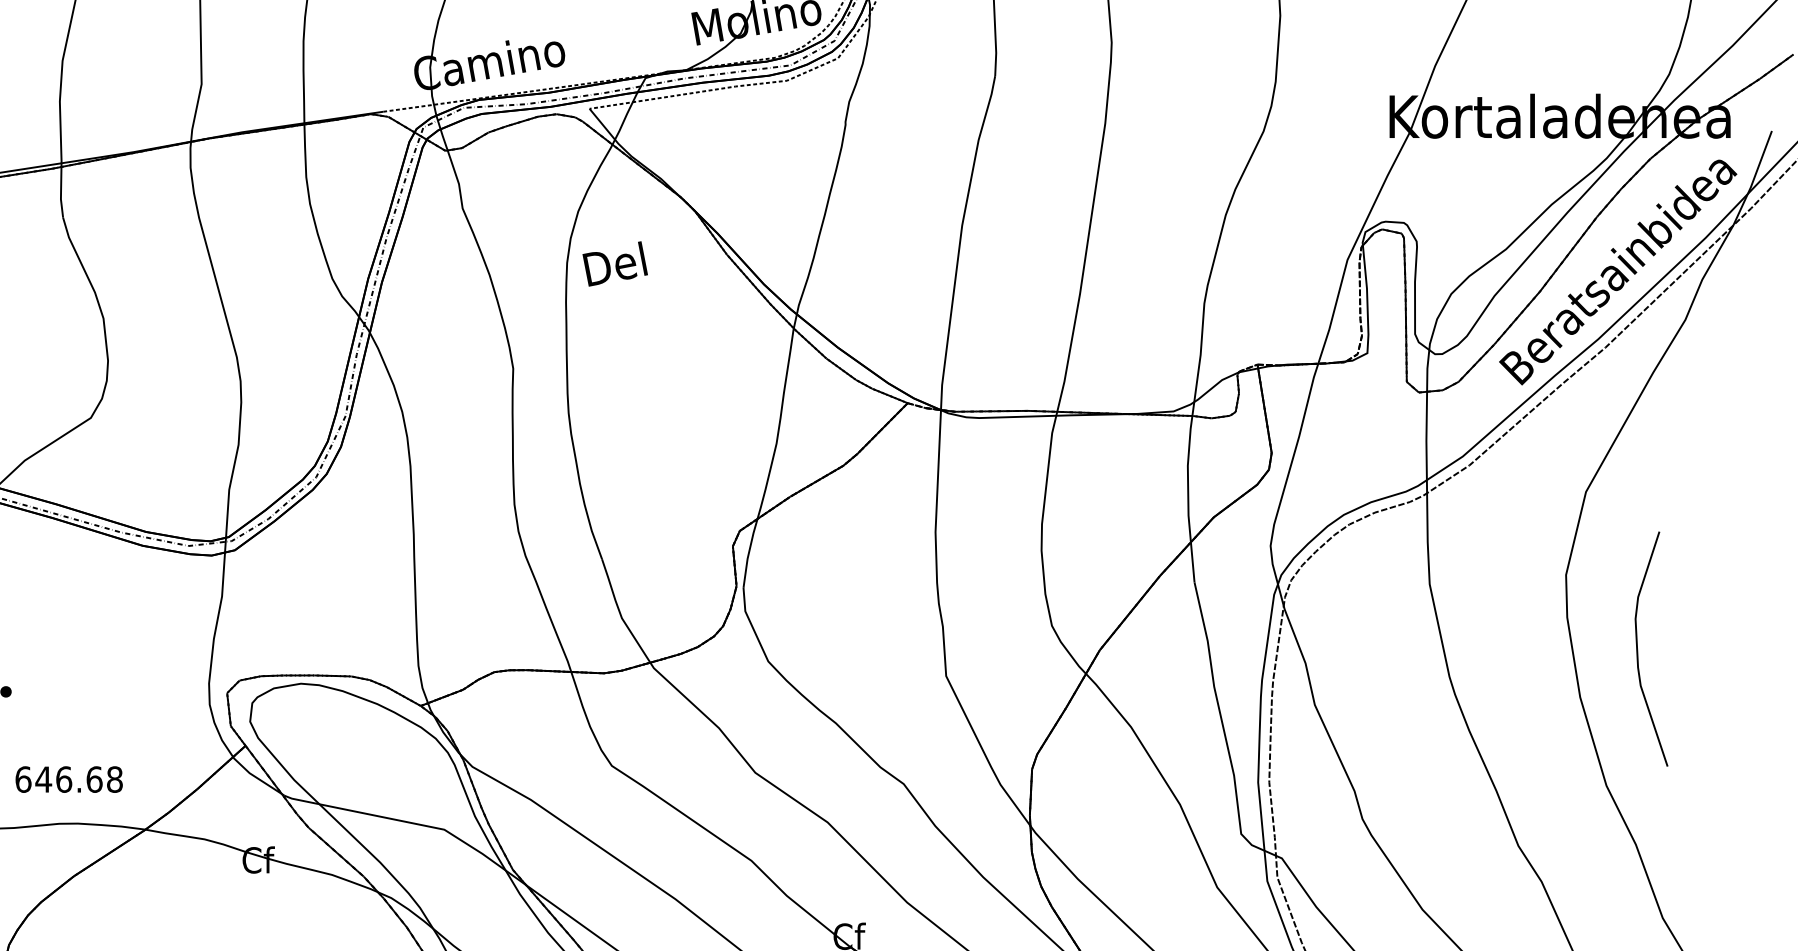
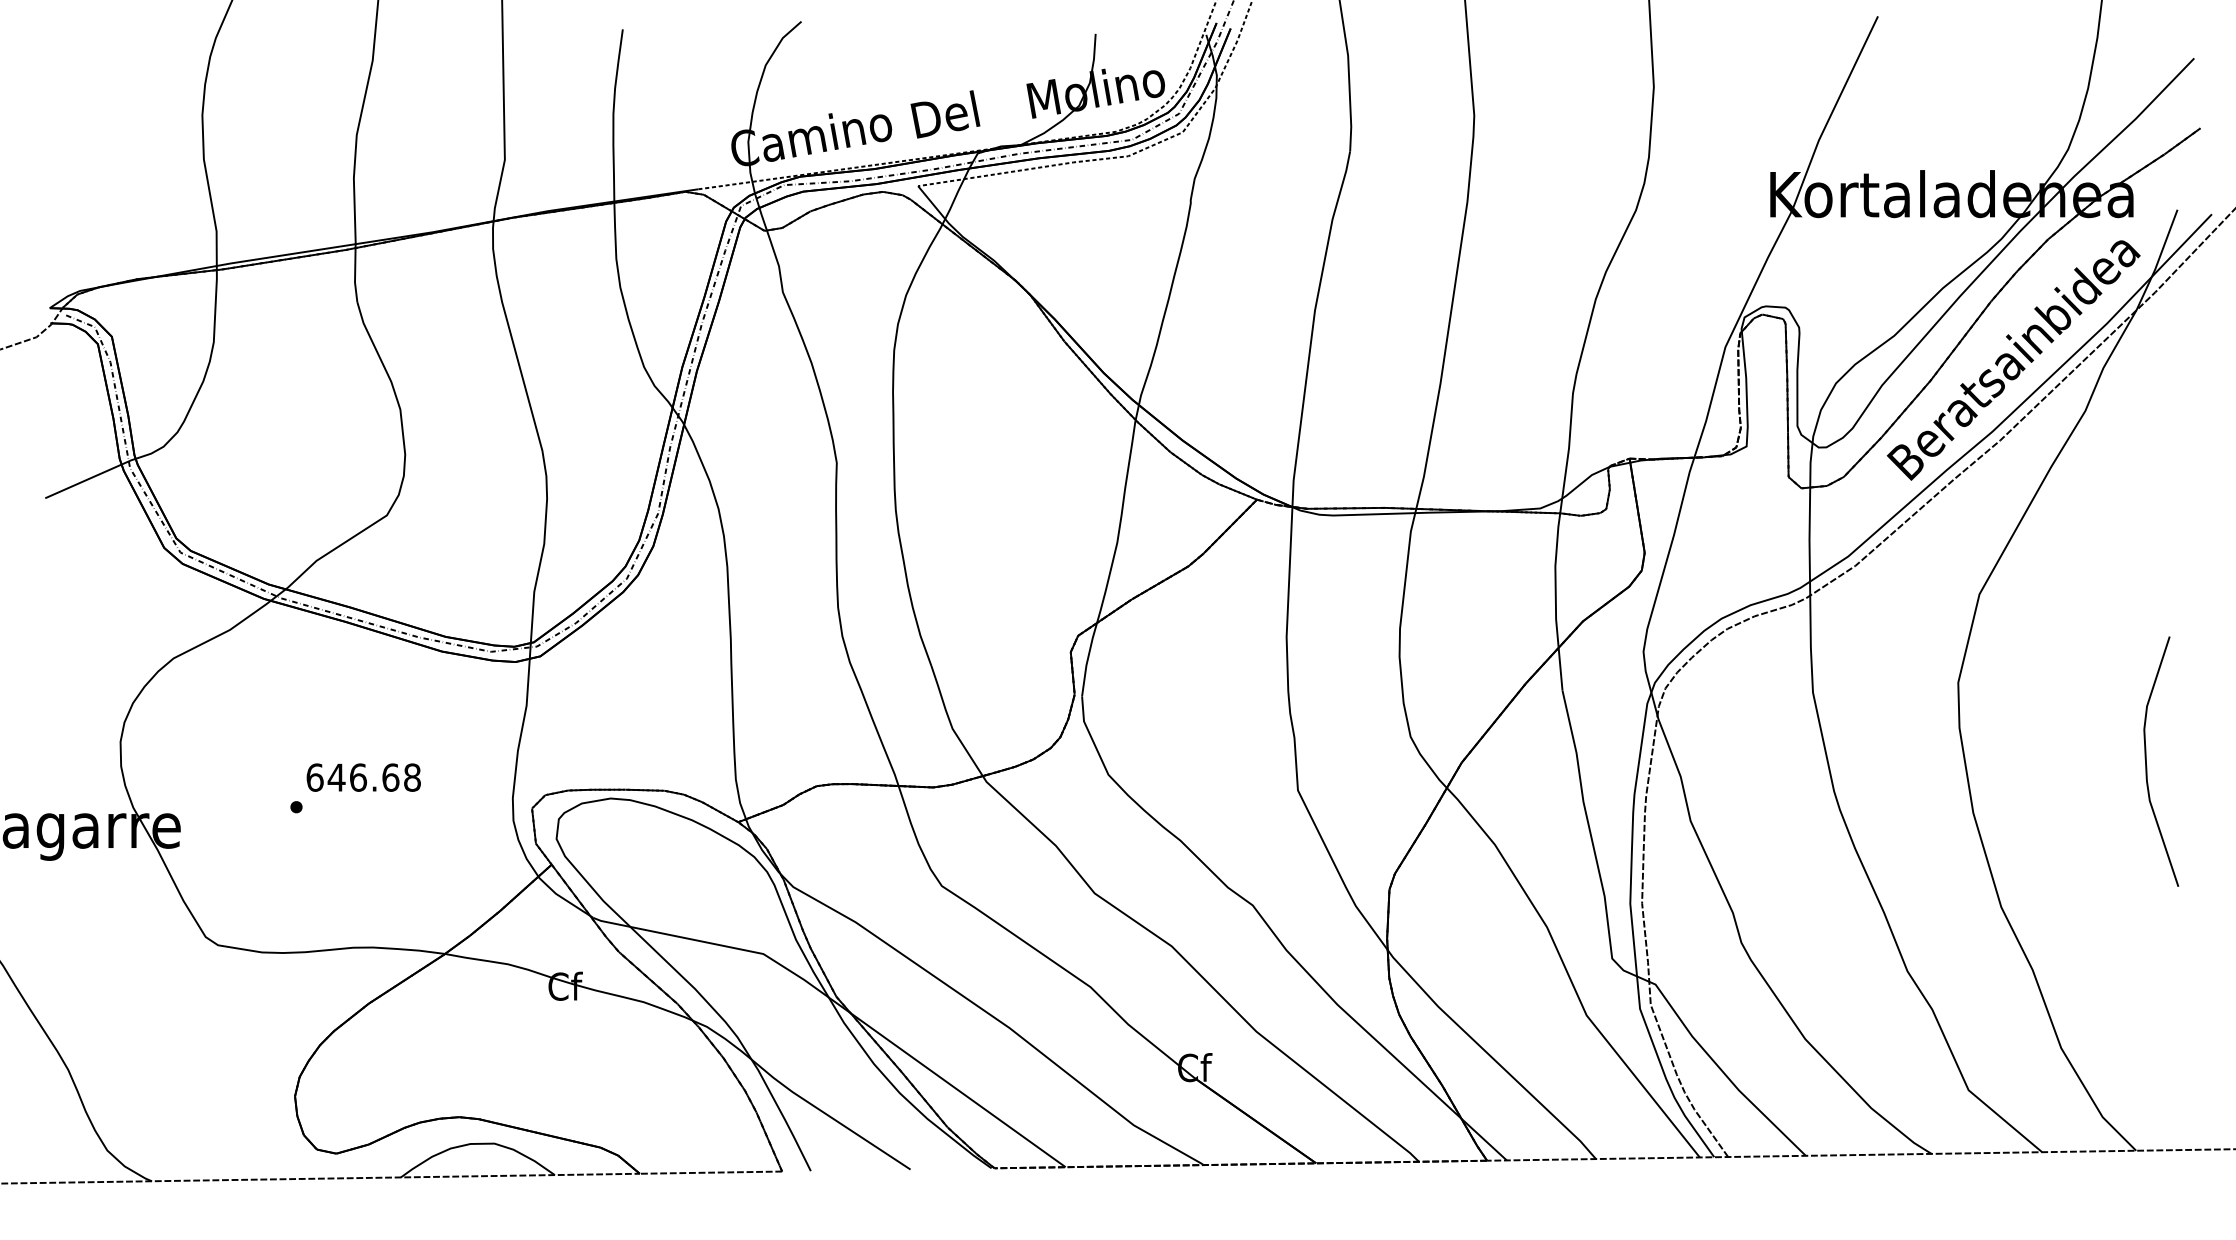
text: (615, 264) -> (945, 114), moved
curve: (1638, 653) -> (2147, 766), moved
text: (68, 779) -> (363, 777), moved

